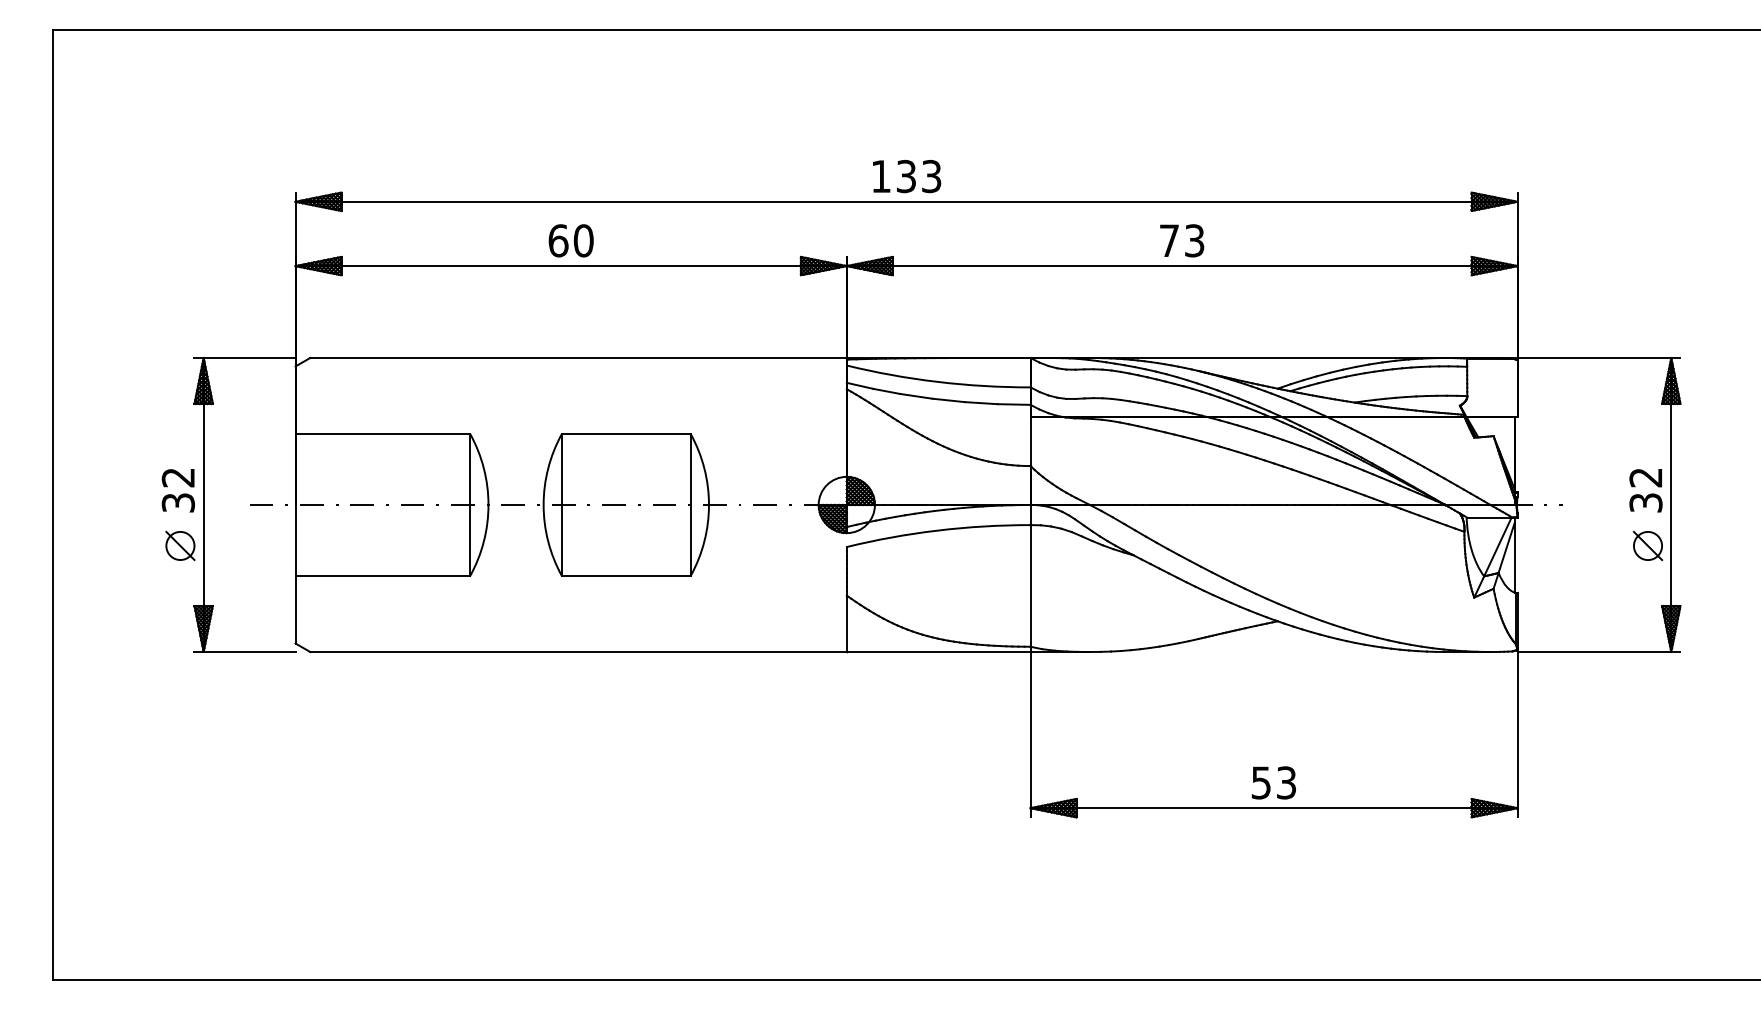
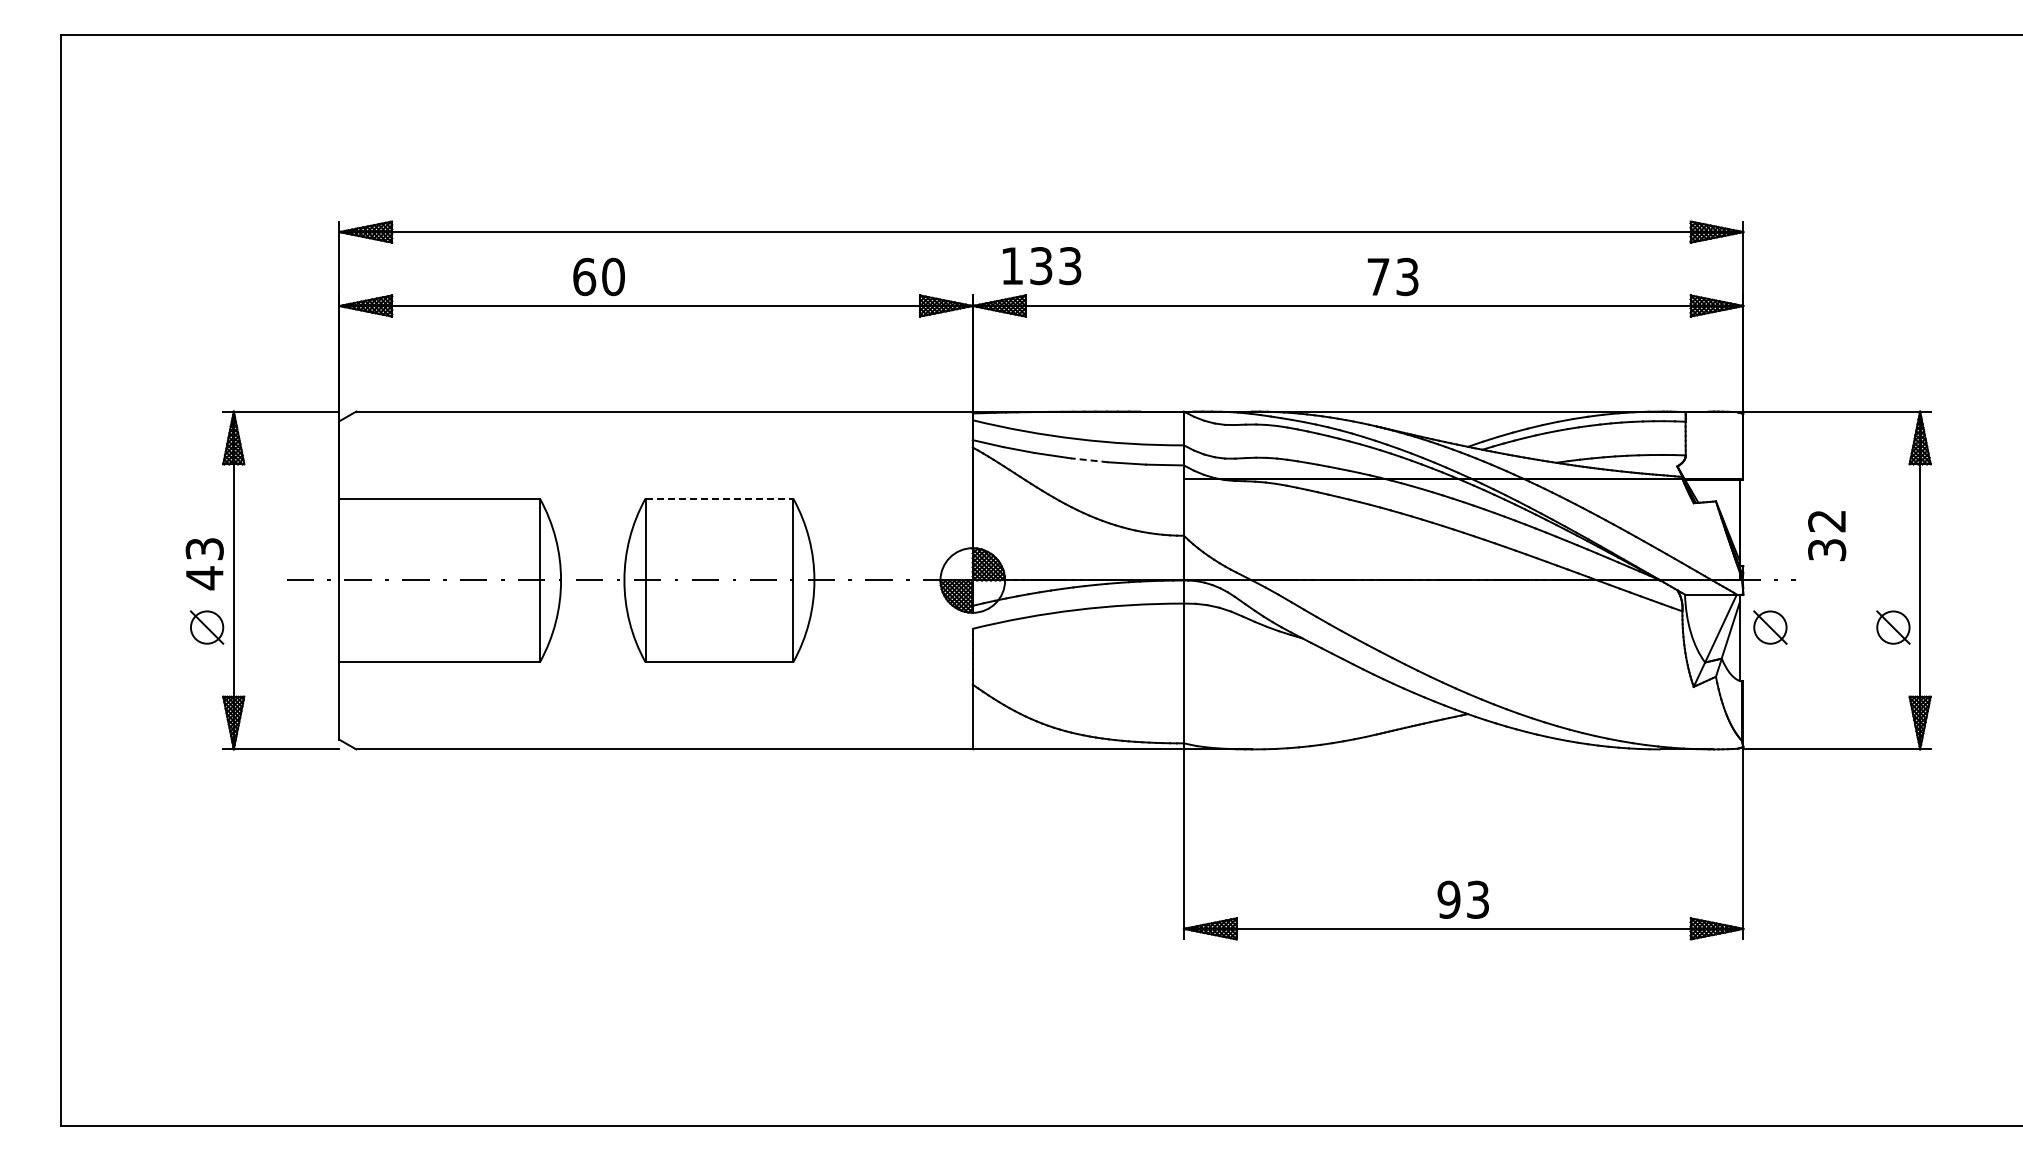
text: (907, 176) -> (1042, 266), moved
text: (570, 240) -> (598, 276), moved
text: (1181, 240) -> (1392, 276), moved
line: (948, 400) -> (1089, 460), solid -> dashed
line: (626, 433) -> (719, 498), solid -> dashed
text: (178, 491) -> (204, 564), 32 -> 43
text: (1646, 491) -> (1827, 536), moved
part: (1541, 545) -> (1770, 627), added
text: (1260, 782) -> (1448, 899), 53 -> 93

